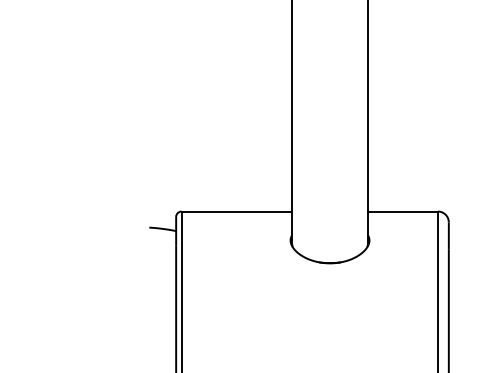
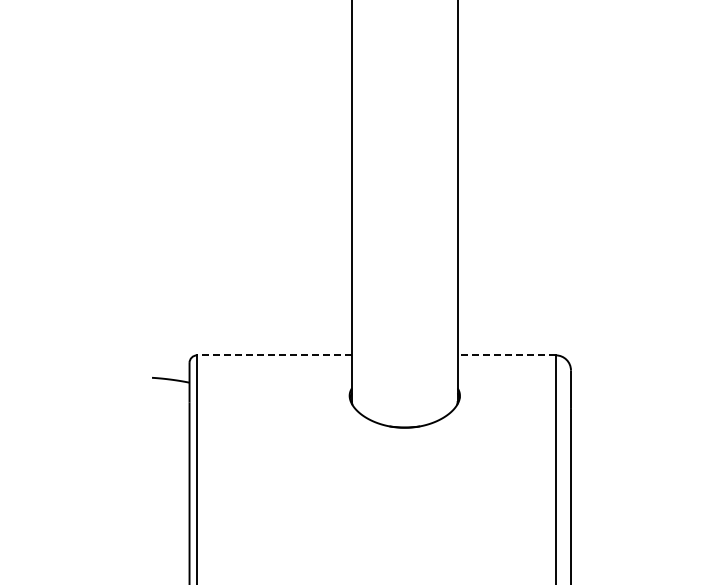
line: (236, 211) -> (274, 355), solid -> dashed
line: (402, 211) -> (506, 355), solid -> dashed

